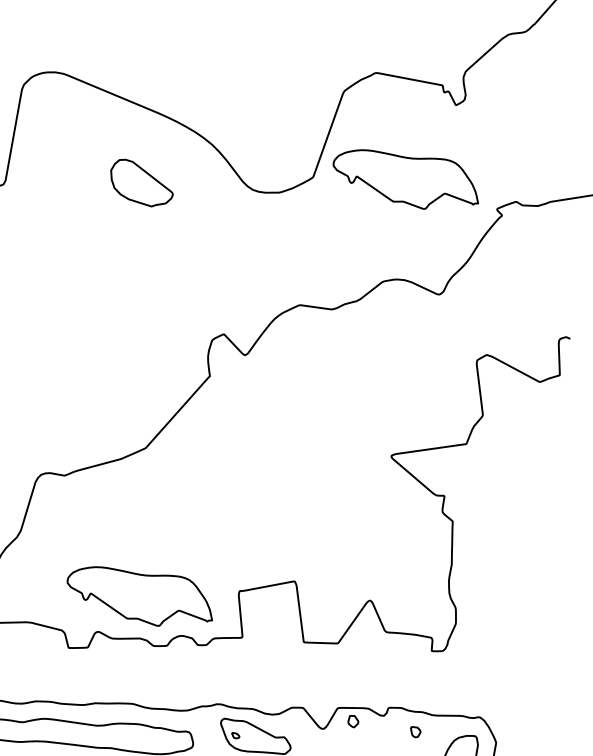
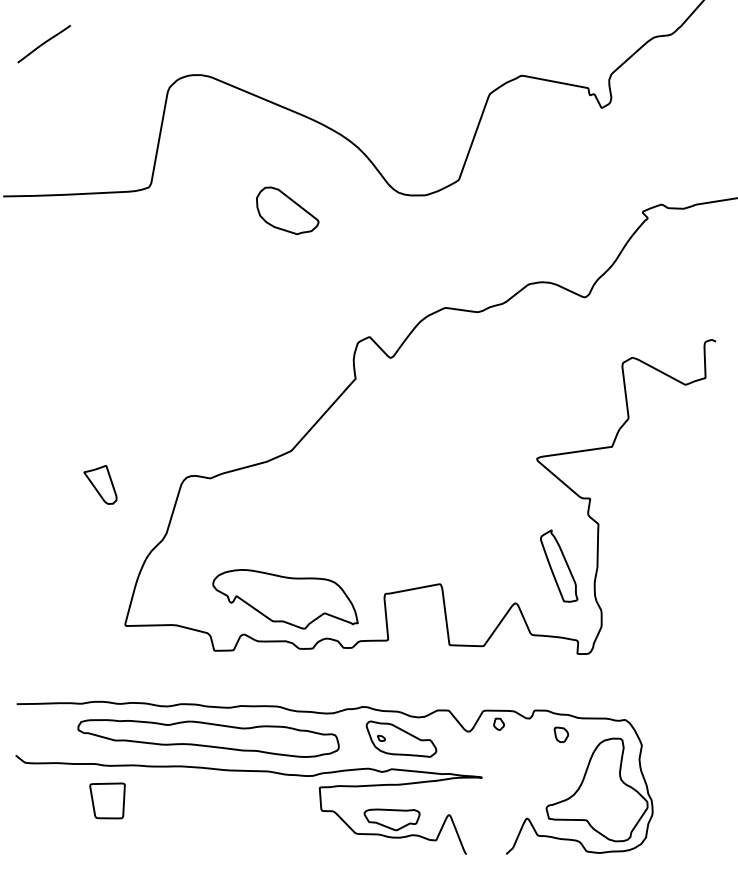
part: (405, 179) -> (551, 182), removed
part: (141, 182) -> (287, 210), moved
part: (413, 562) -> (559, 565), added
part: (415, 731) -> (561, 734), size x1.43

